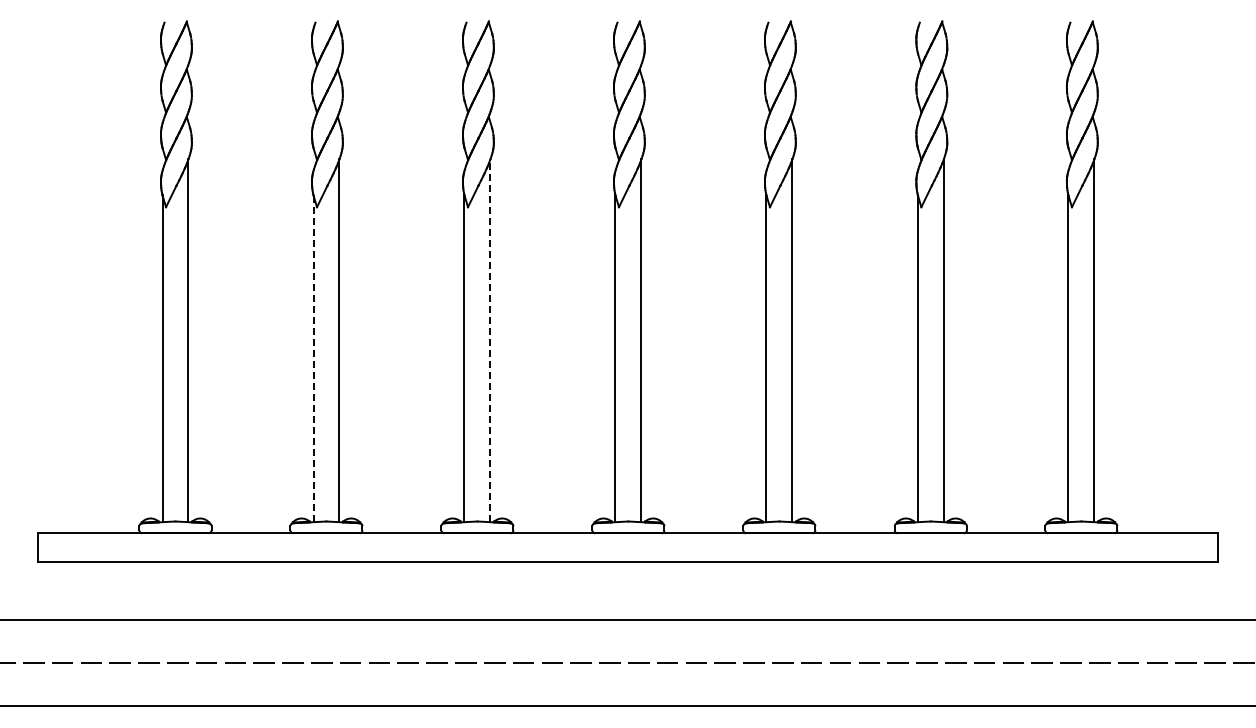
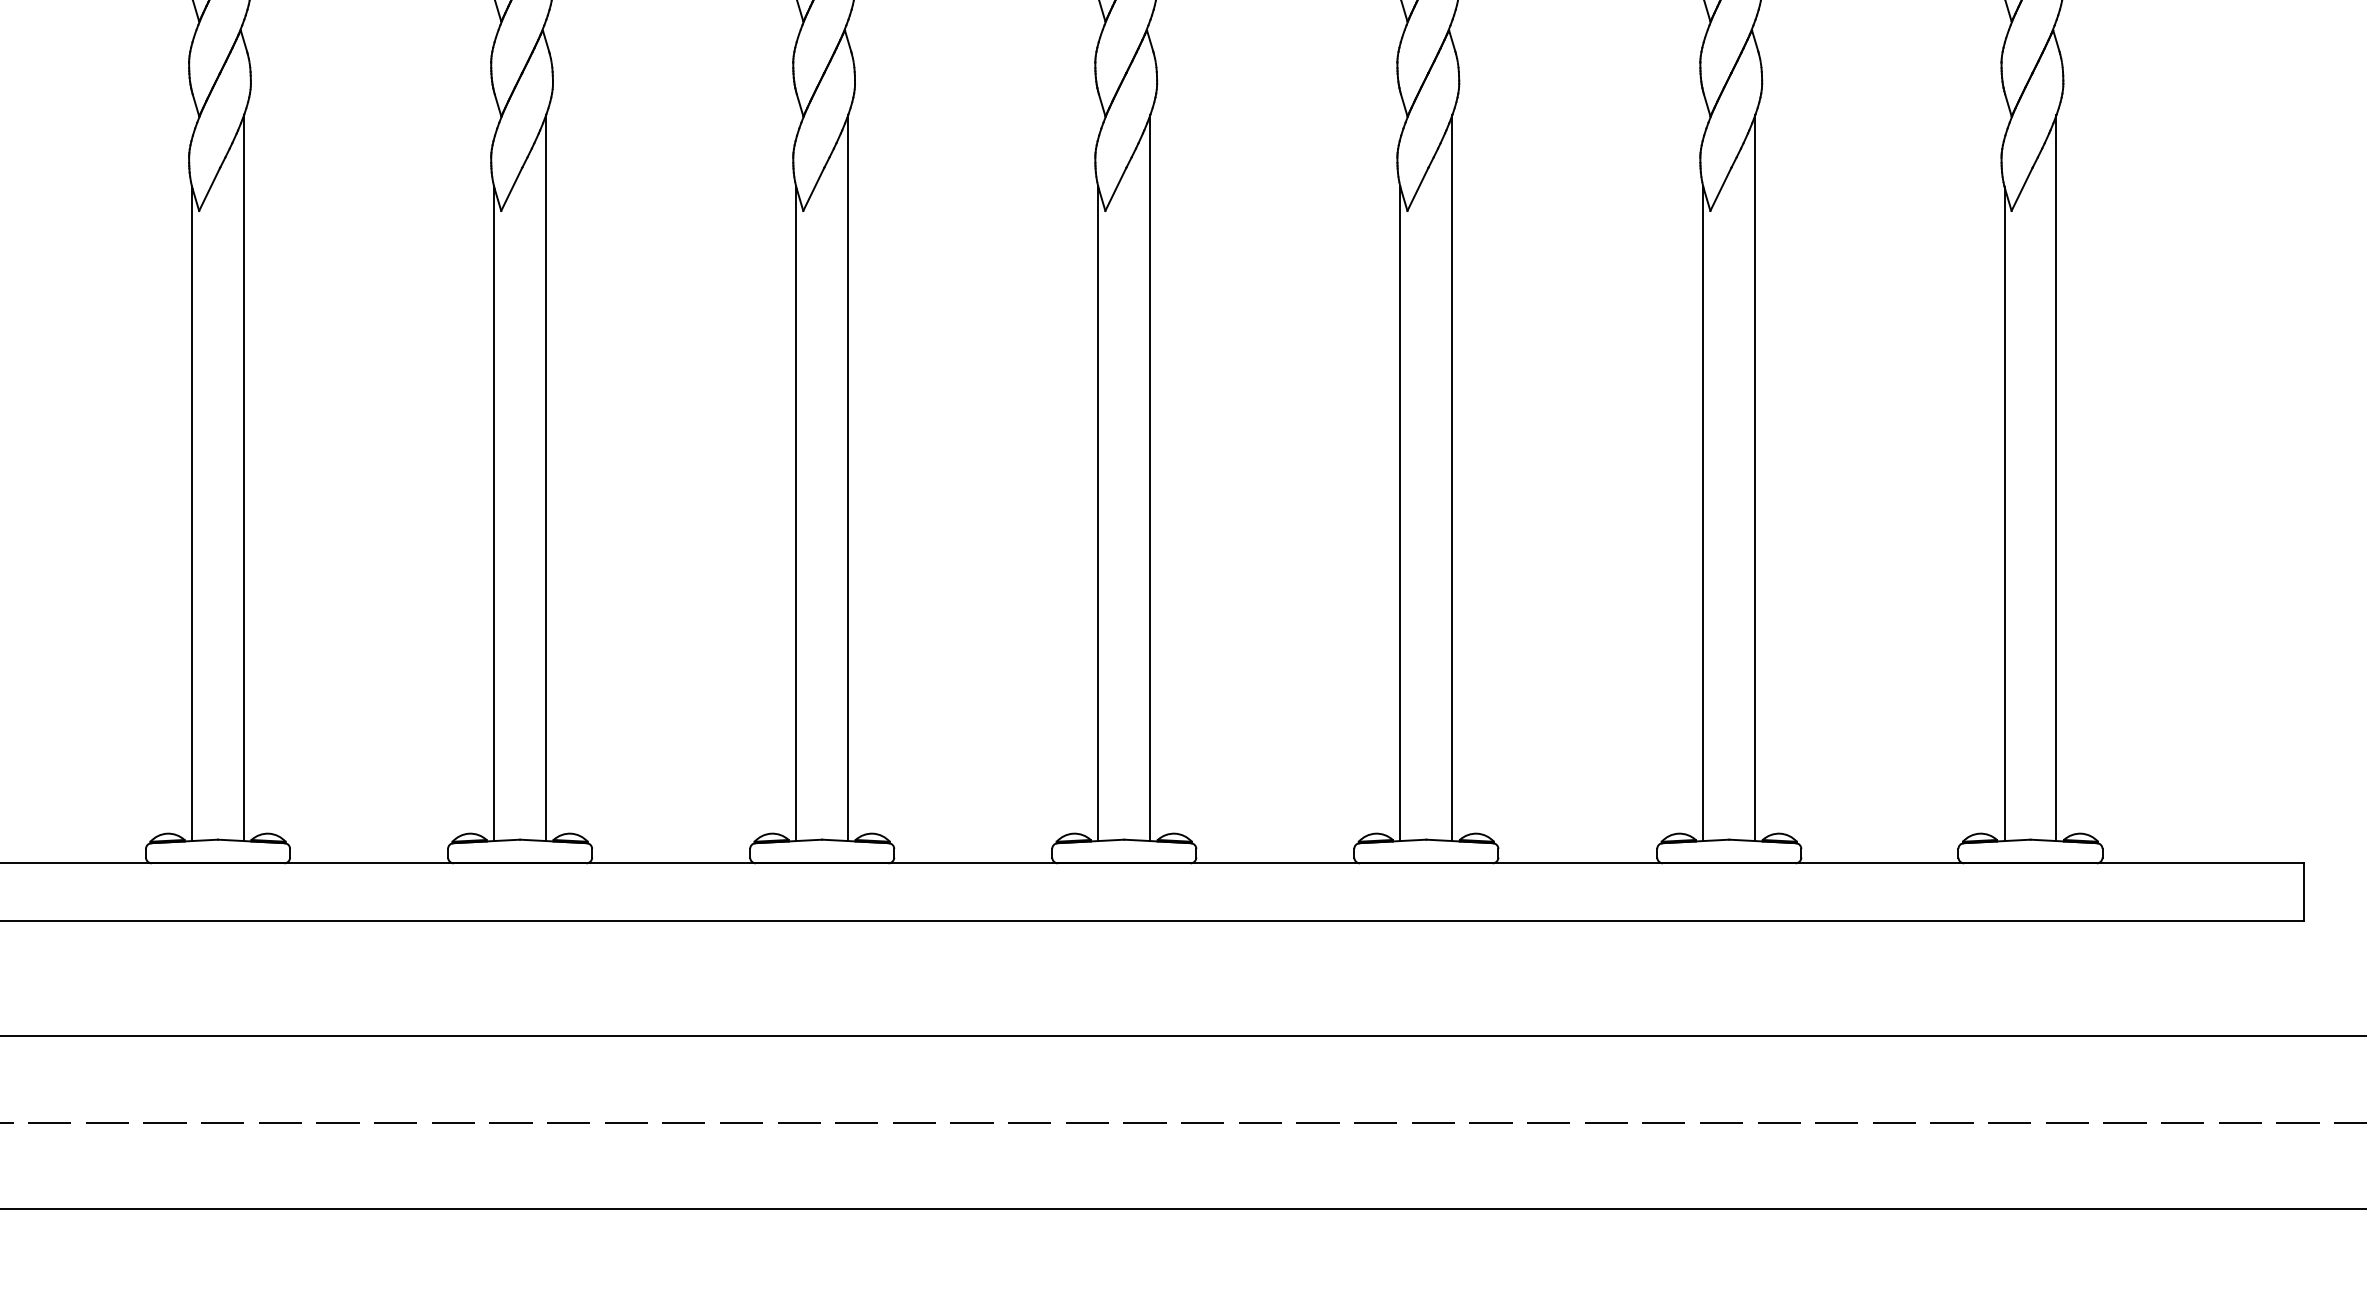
line: (490, 340) -> (848, 477), dashed -> solid
line: (313, 358) -> (494, 513), dashed -> solid

